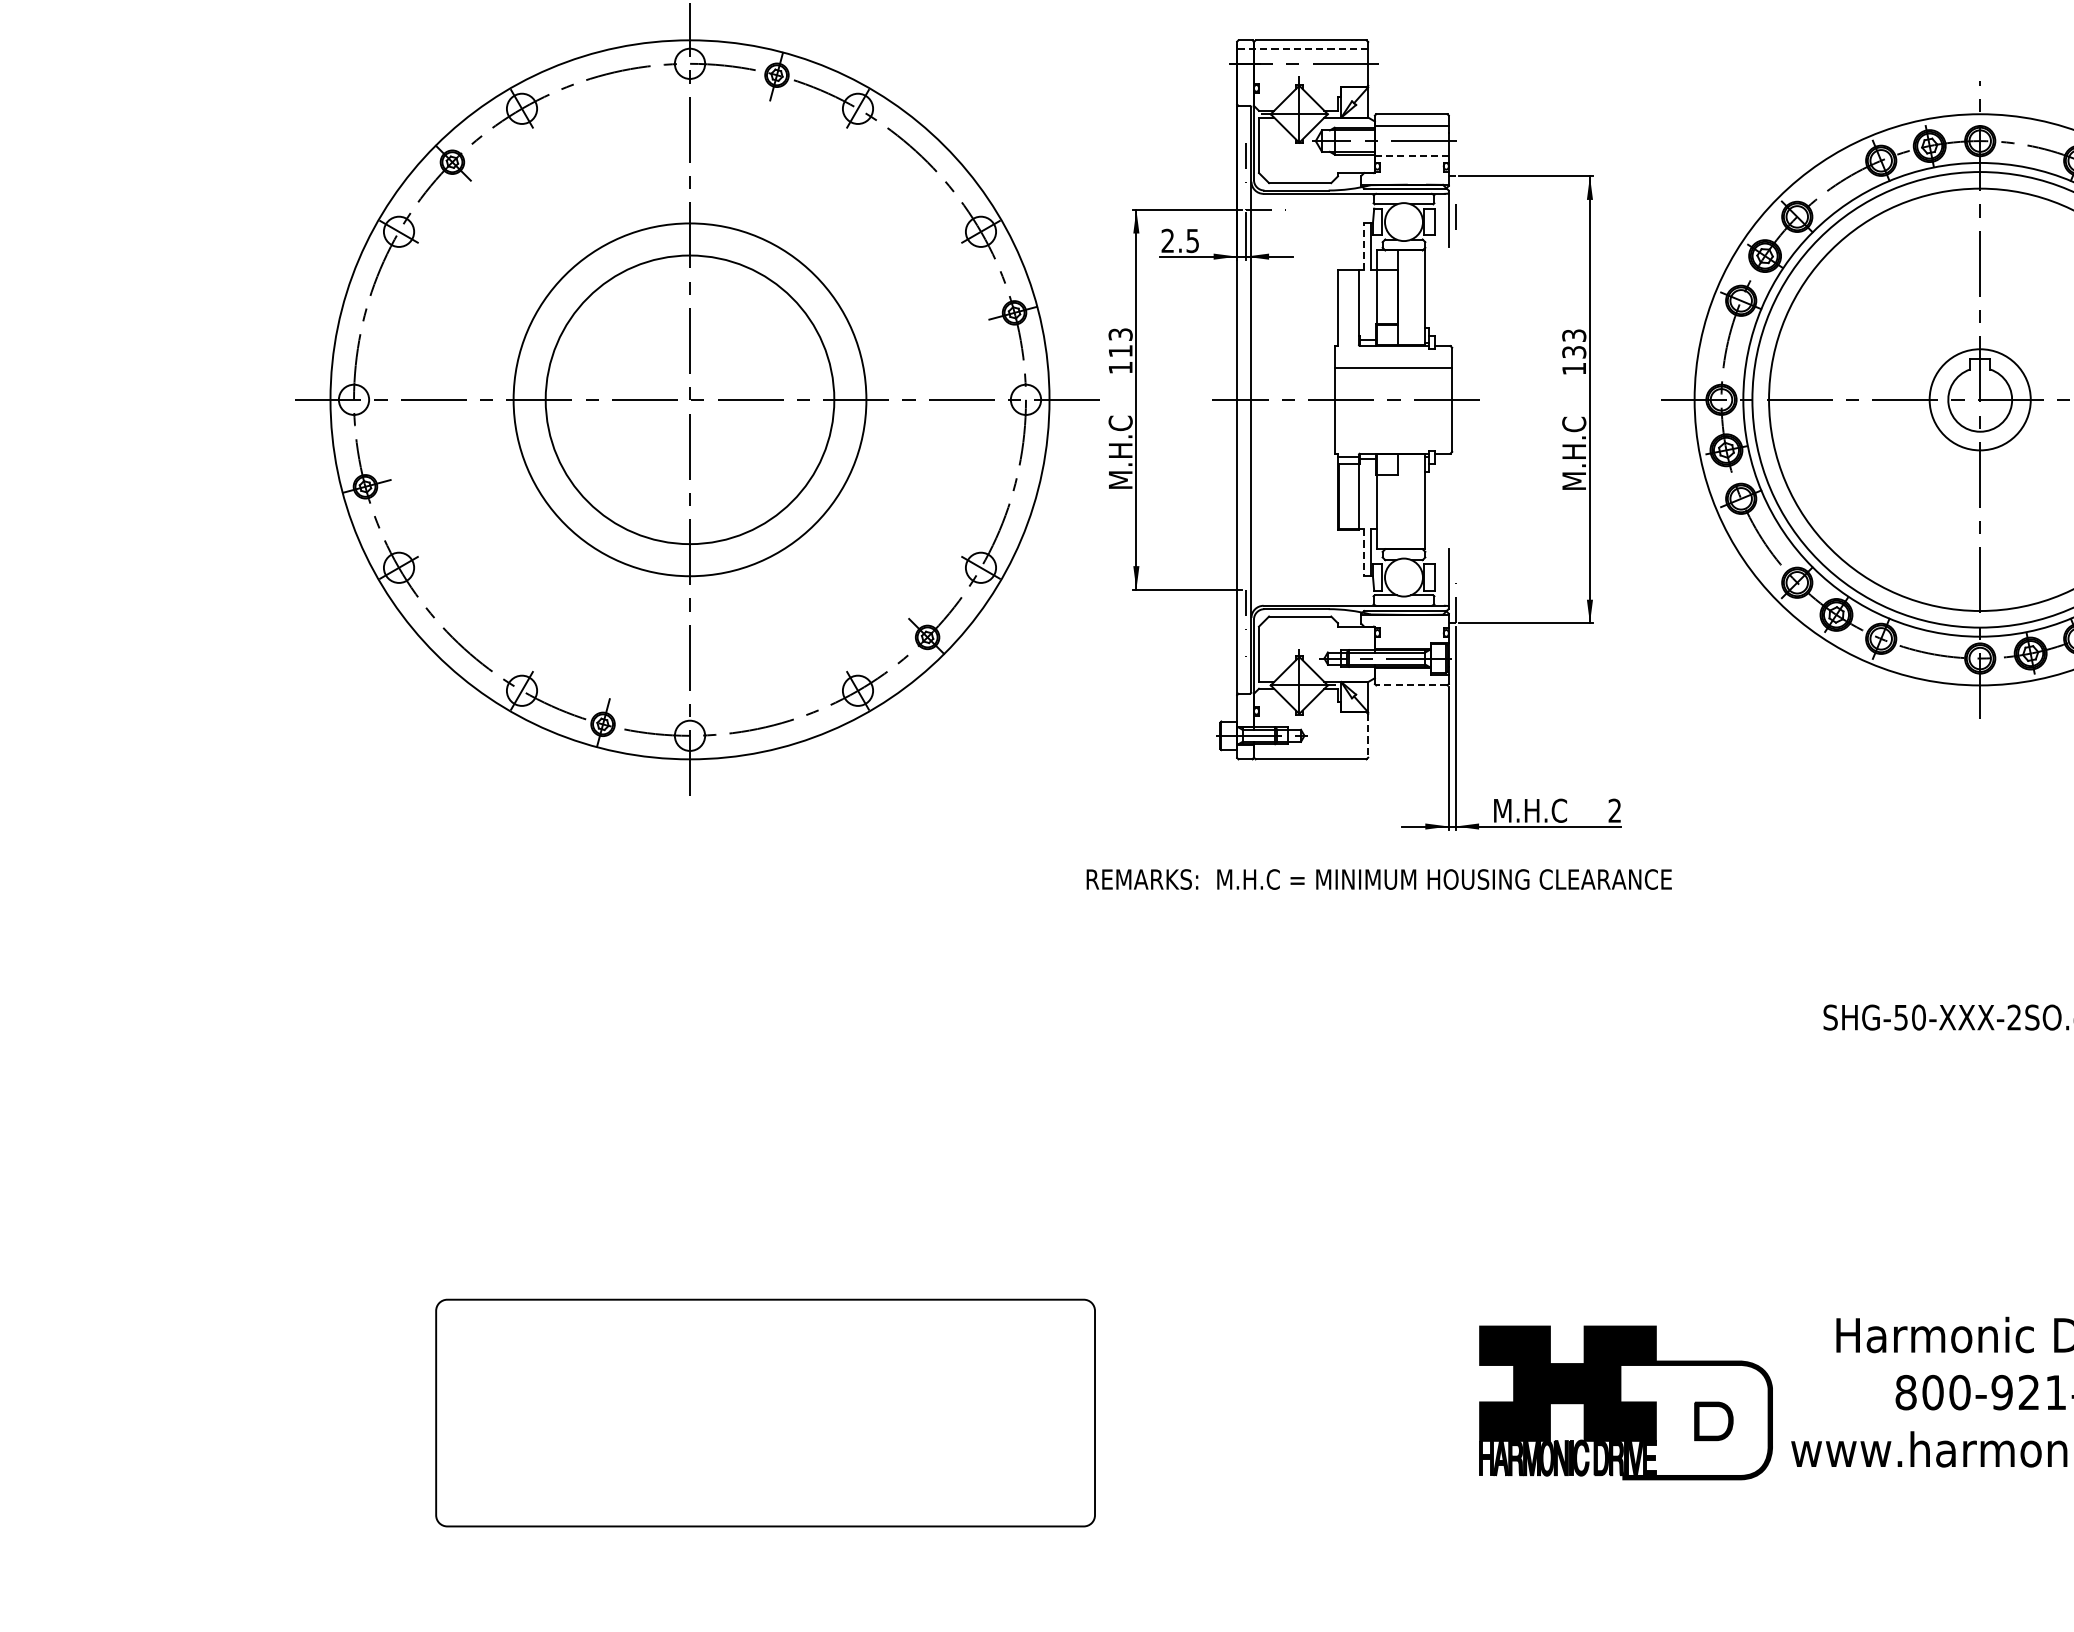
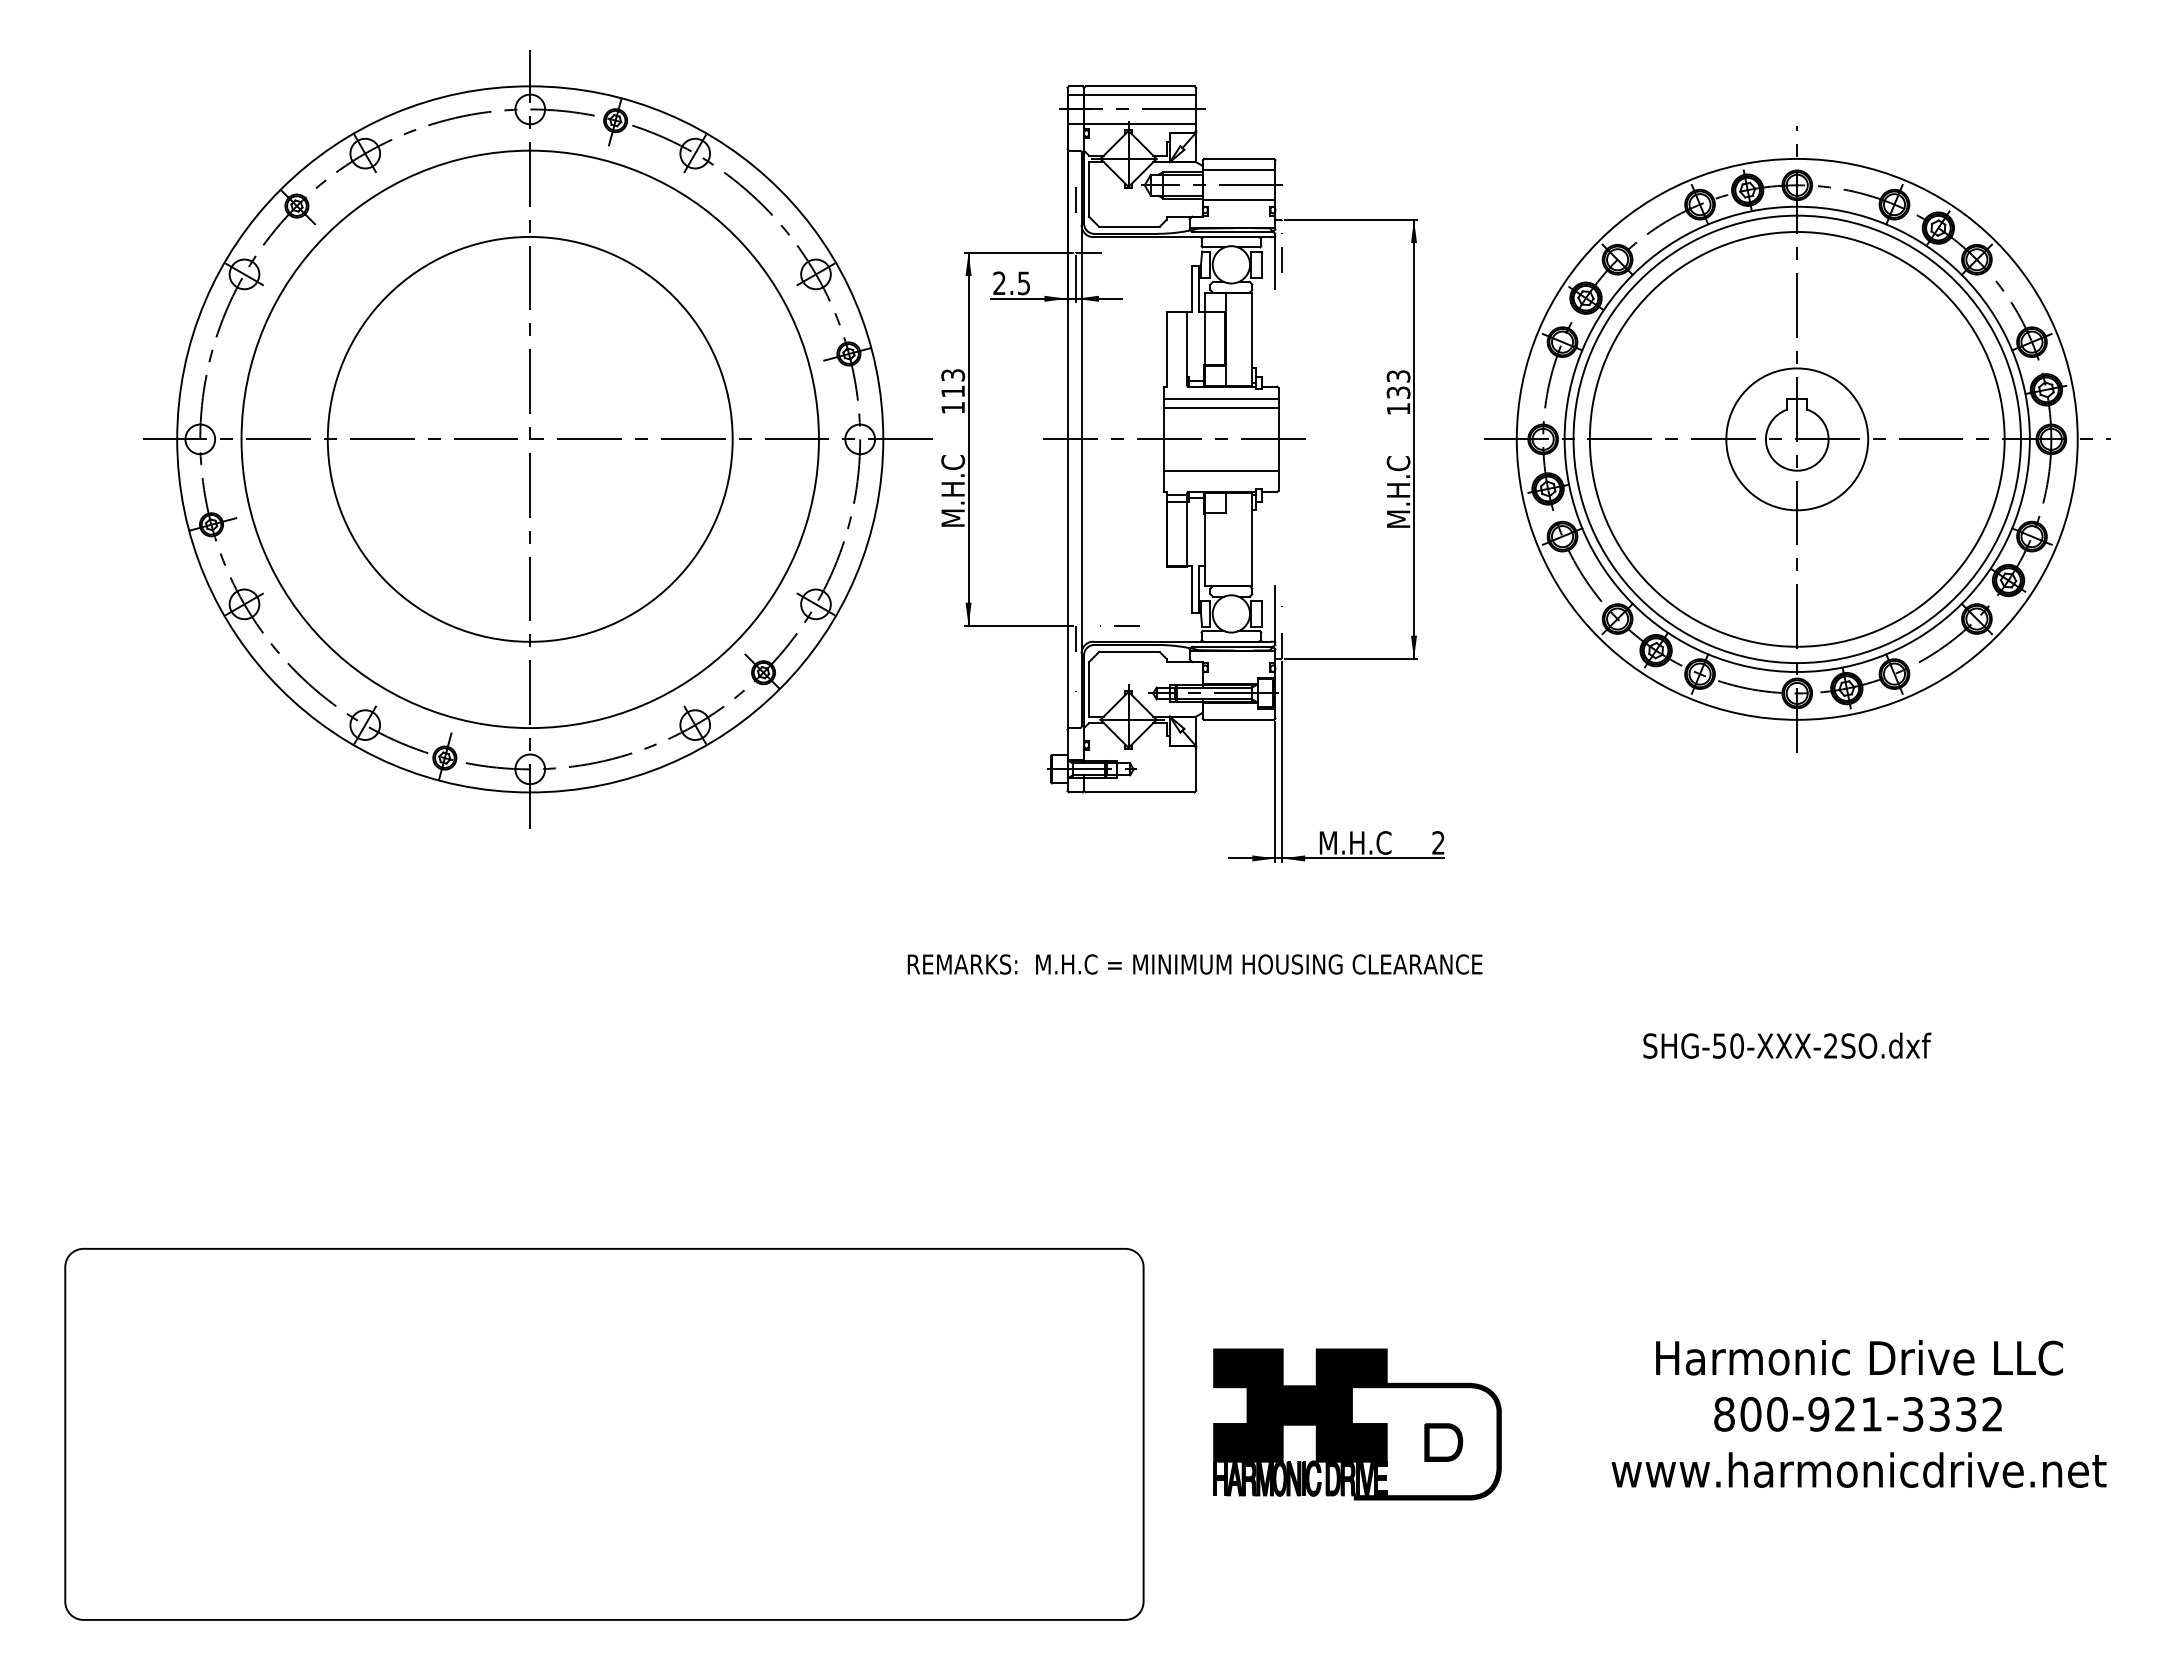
line: (1302, 48) -> (1131, 94), dashed -> solid
line: (1302, 79) -> (1131, 124), added
line: (1412, 156) -> (1239, 200), dashed -> solid
line: (1364, 246) -> (1192, 288), dashed -> solid
line: (1392, 358) -> (1220, 398), added
circle: (689, 398) -> (529, 438), size x1.43
circle: (689, 399) -> (529, 439), size x1.67
circle: (1980, 399) -> (1797, 439), size x1.43
line: (1392, 431) -> (1220, 470), added
line: (1364, 553) -> (1192, 590), dashed -> solid
line: (1290, 589) -> (1119, 625), added
line: (1412, 685) -> (1239, 719), dashed -> solid
line: (1368, 735) -> (1196, 769), dashed -> solid
text: (1378, 879) -> (1194, 964), moved
part: (1626, 1402) -> (1357, 1424), moved
part: (765, 1413) -> (604, 1434), size x1.67

